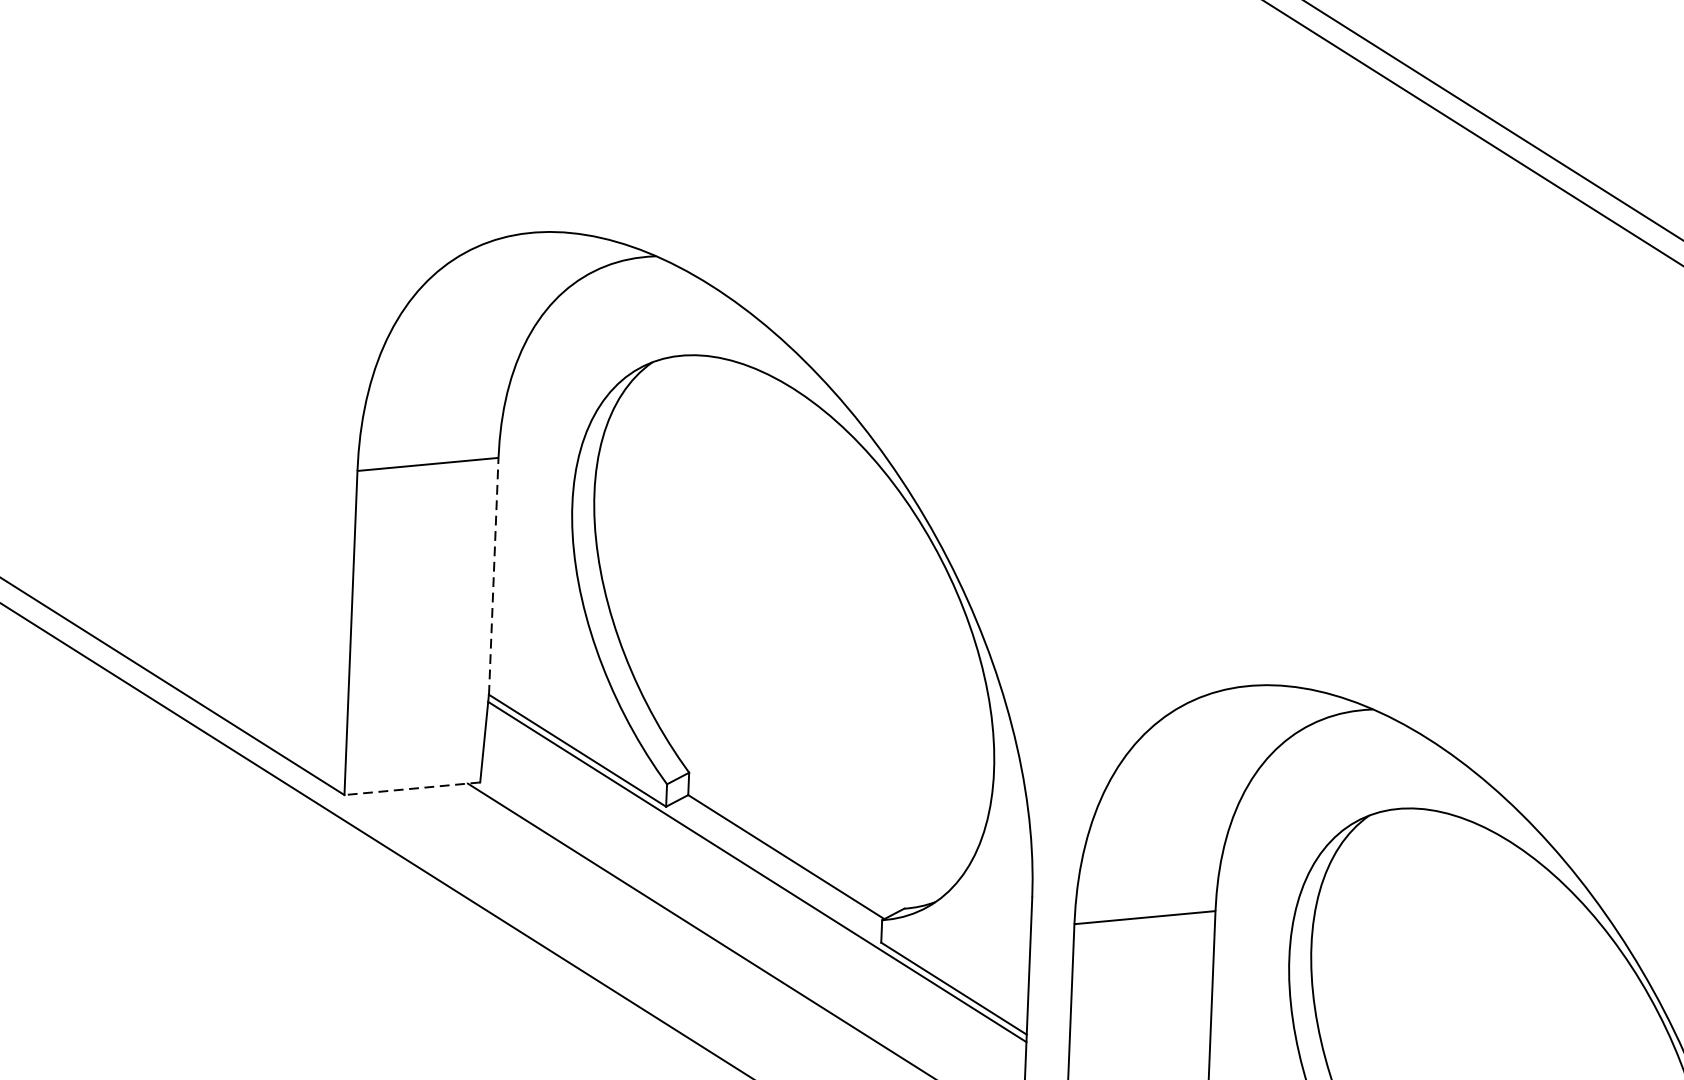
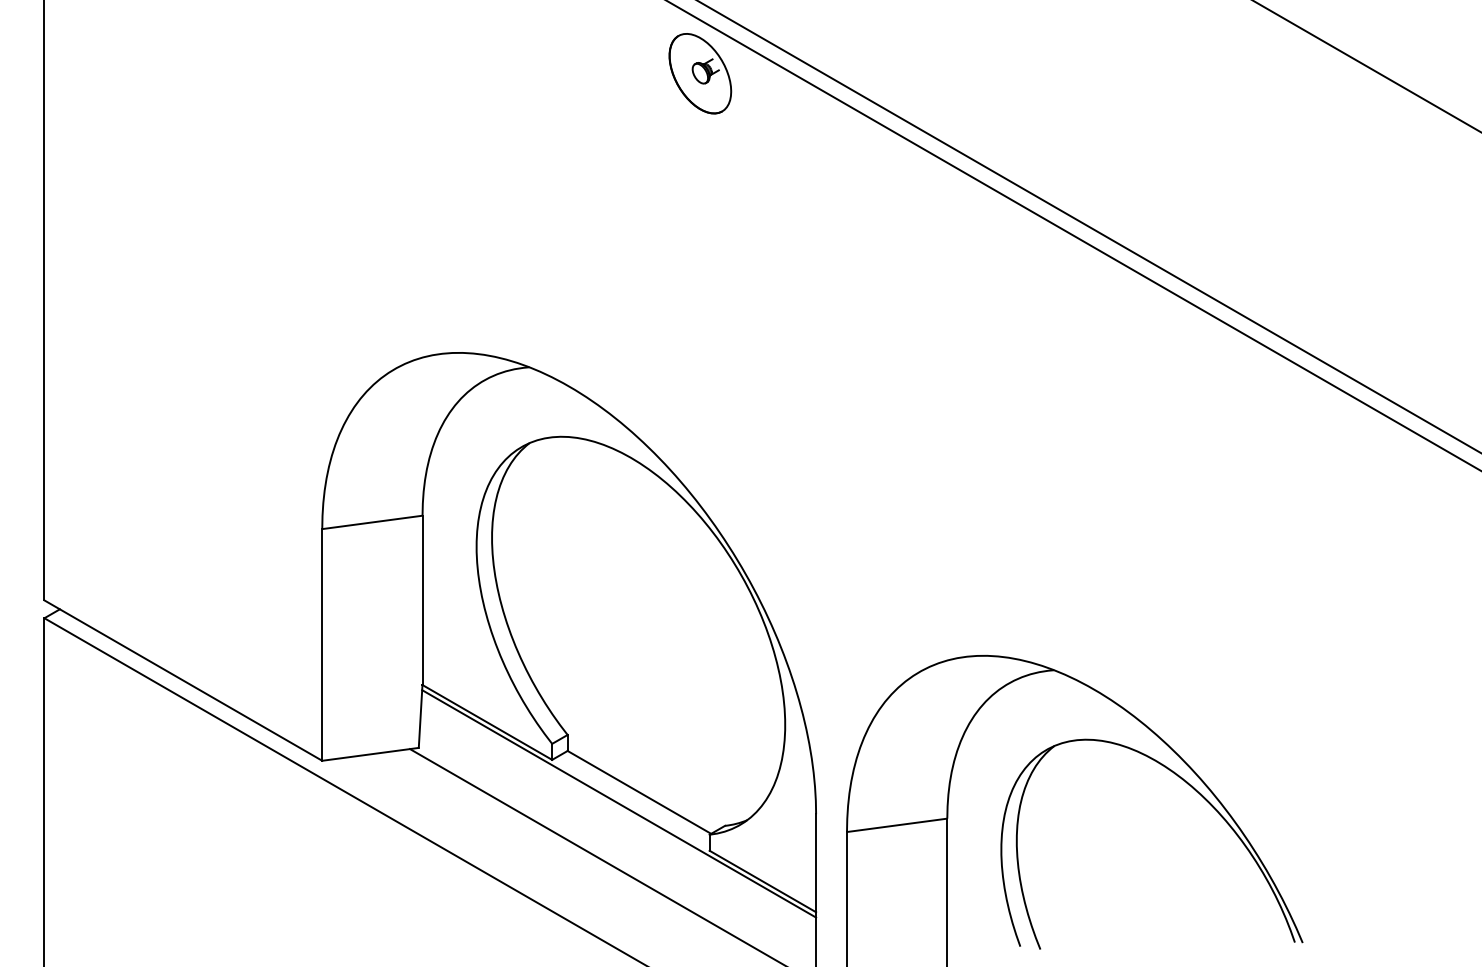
line: (493, 576) -> (422, 600), dashed -> solid
line: (412, 788) -> (370, 754), dashed -> solid

